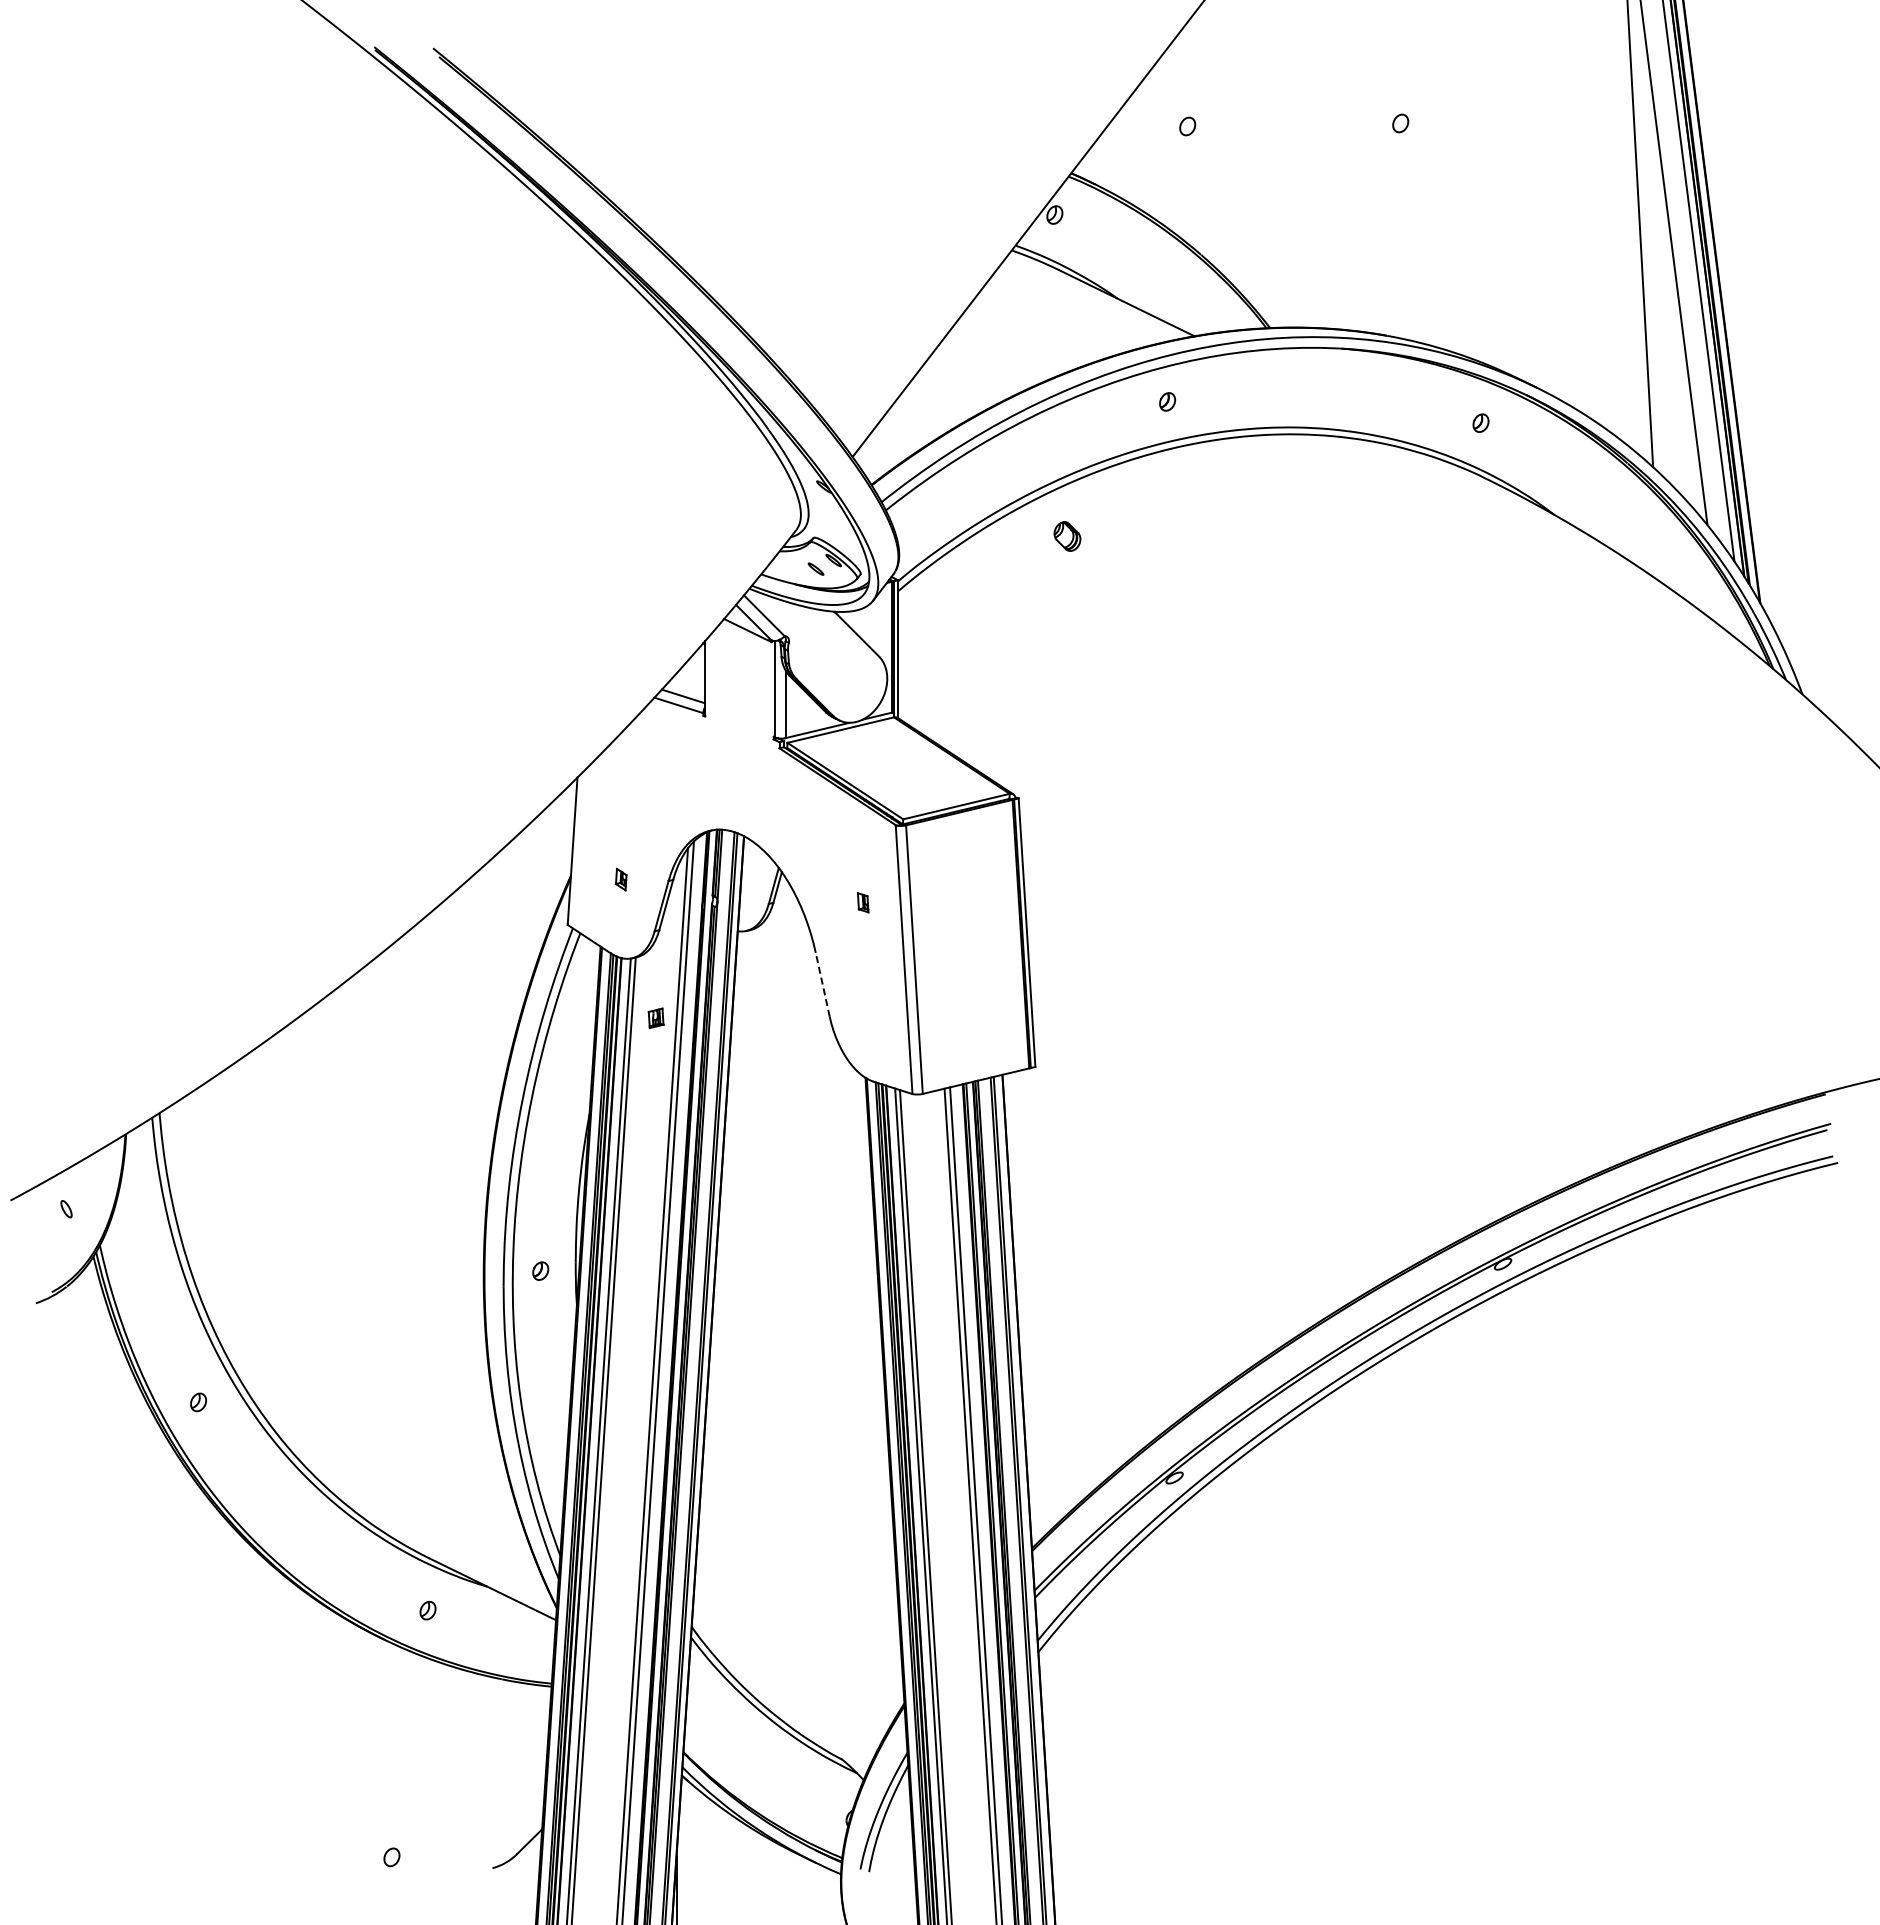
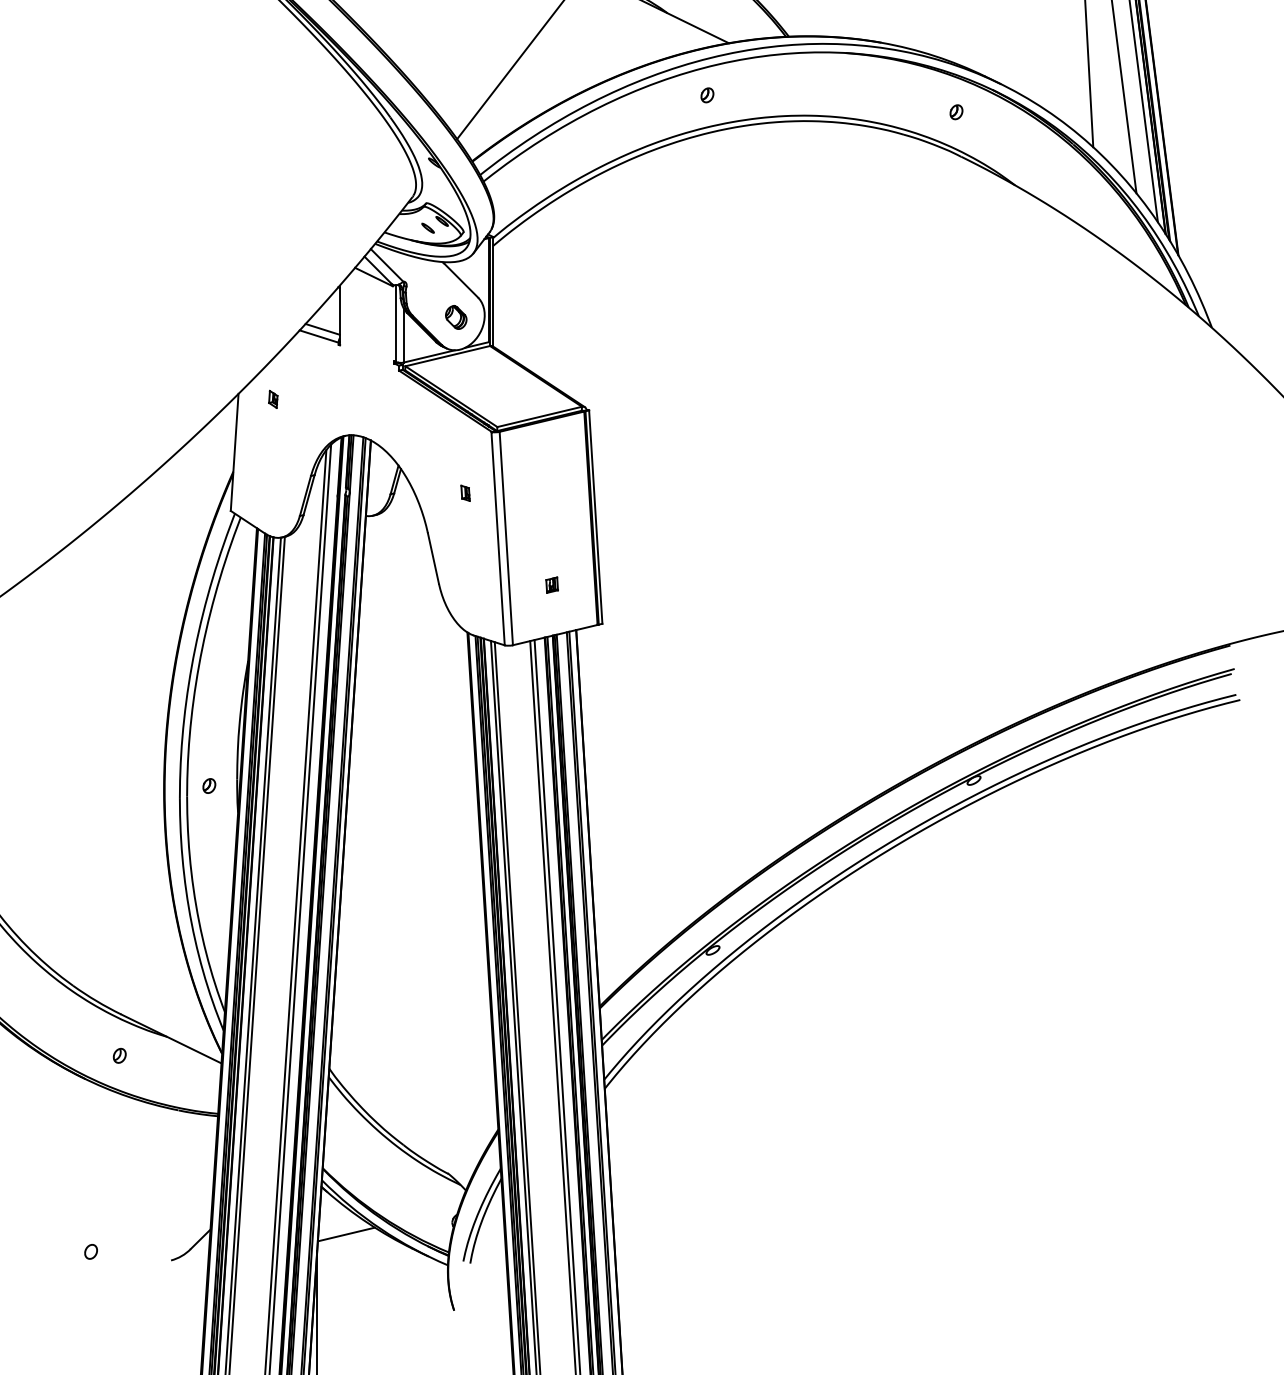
part: (1067, 536) -> (456, 317), moved
part: (621, 879) -> (273, 399), moved
line: (822, 984) -> (433, 558), dashed -> solid
part: (655, 1018) -> (551, 585), moved
line: (713, 1835) -> (346, 1234), added

